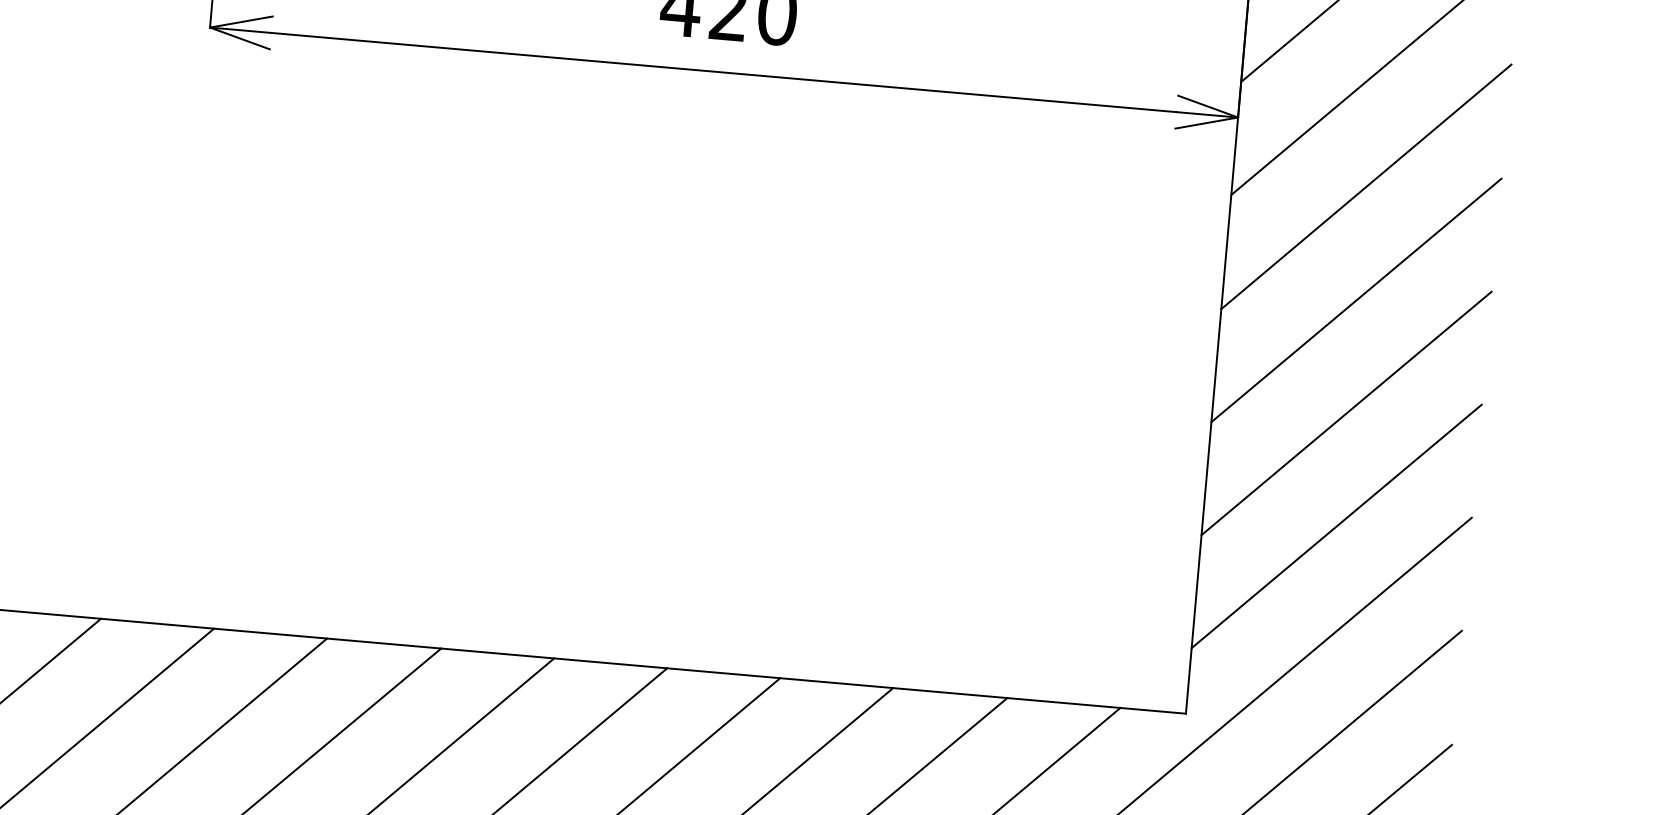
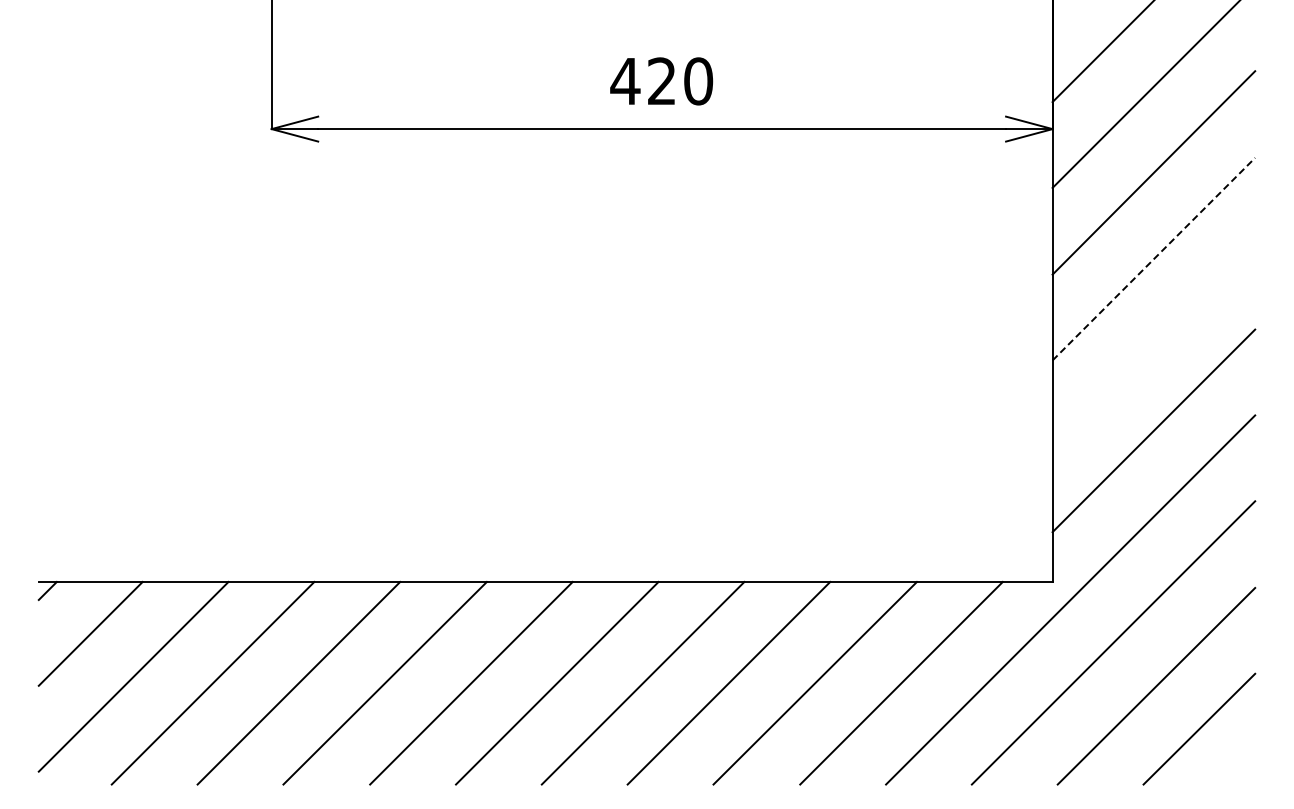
line: (1357, 299) -> (1154, 258), solid -> dashed
line: (1346, 412) -> (1153, 344), removed

